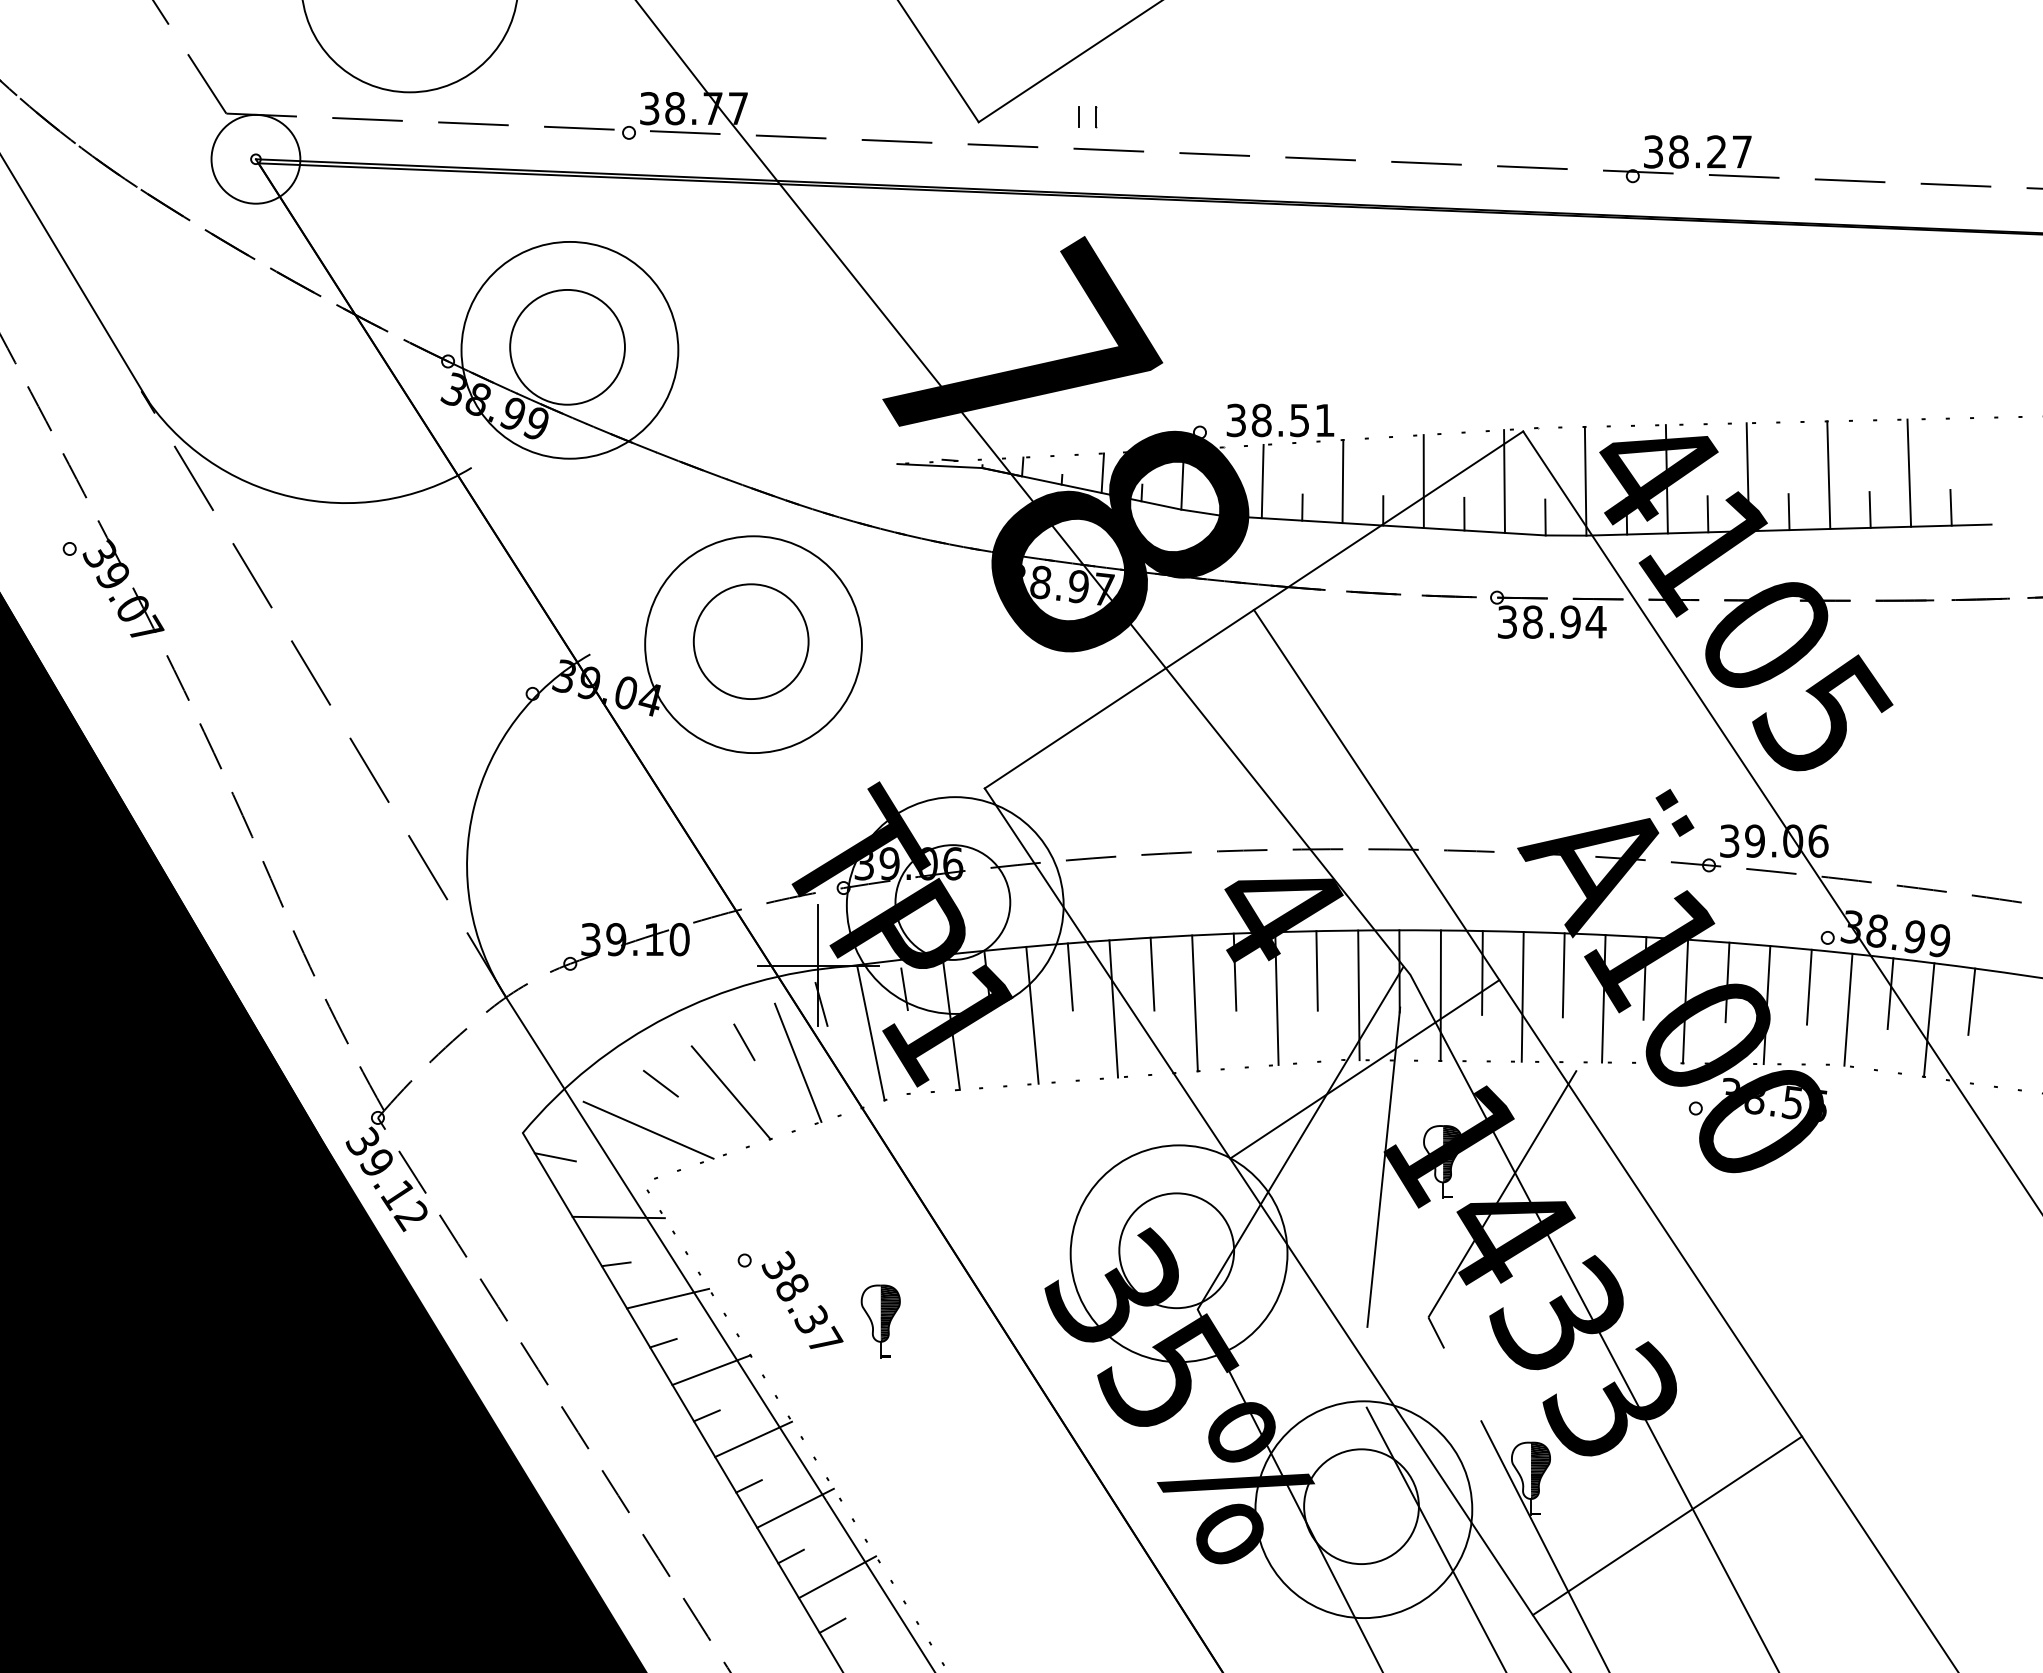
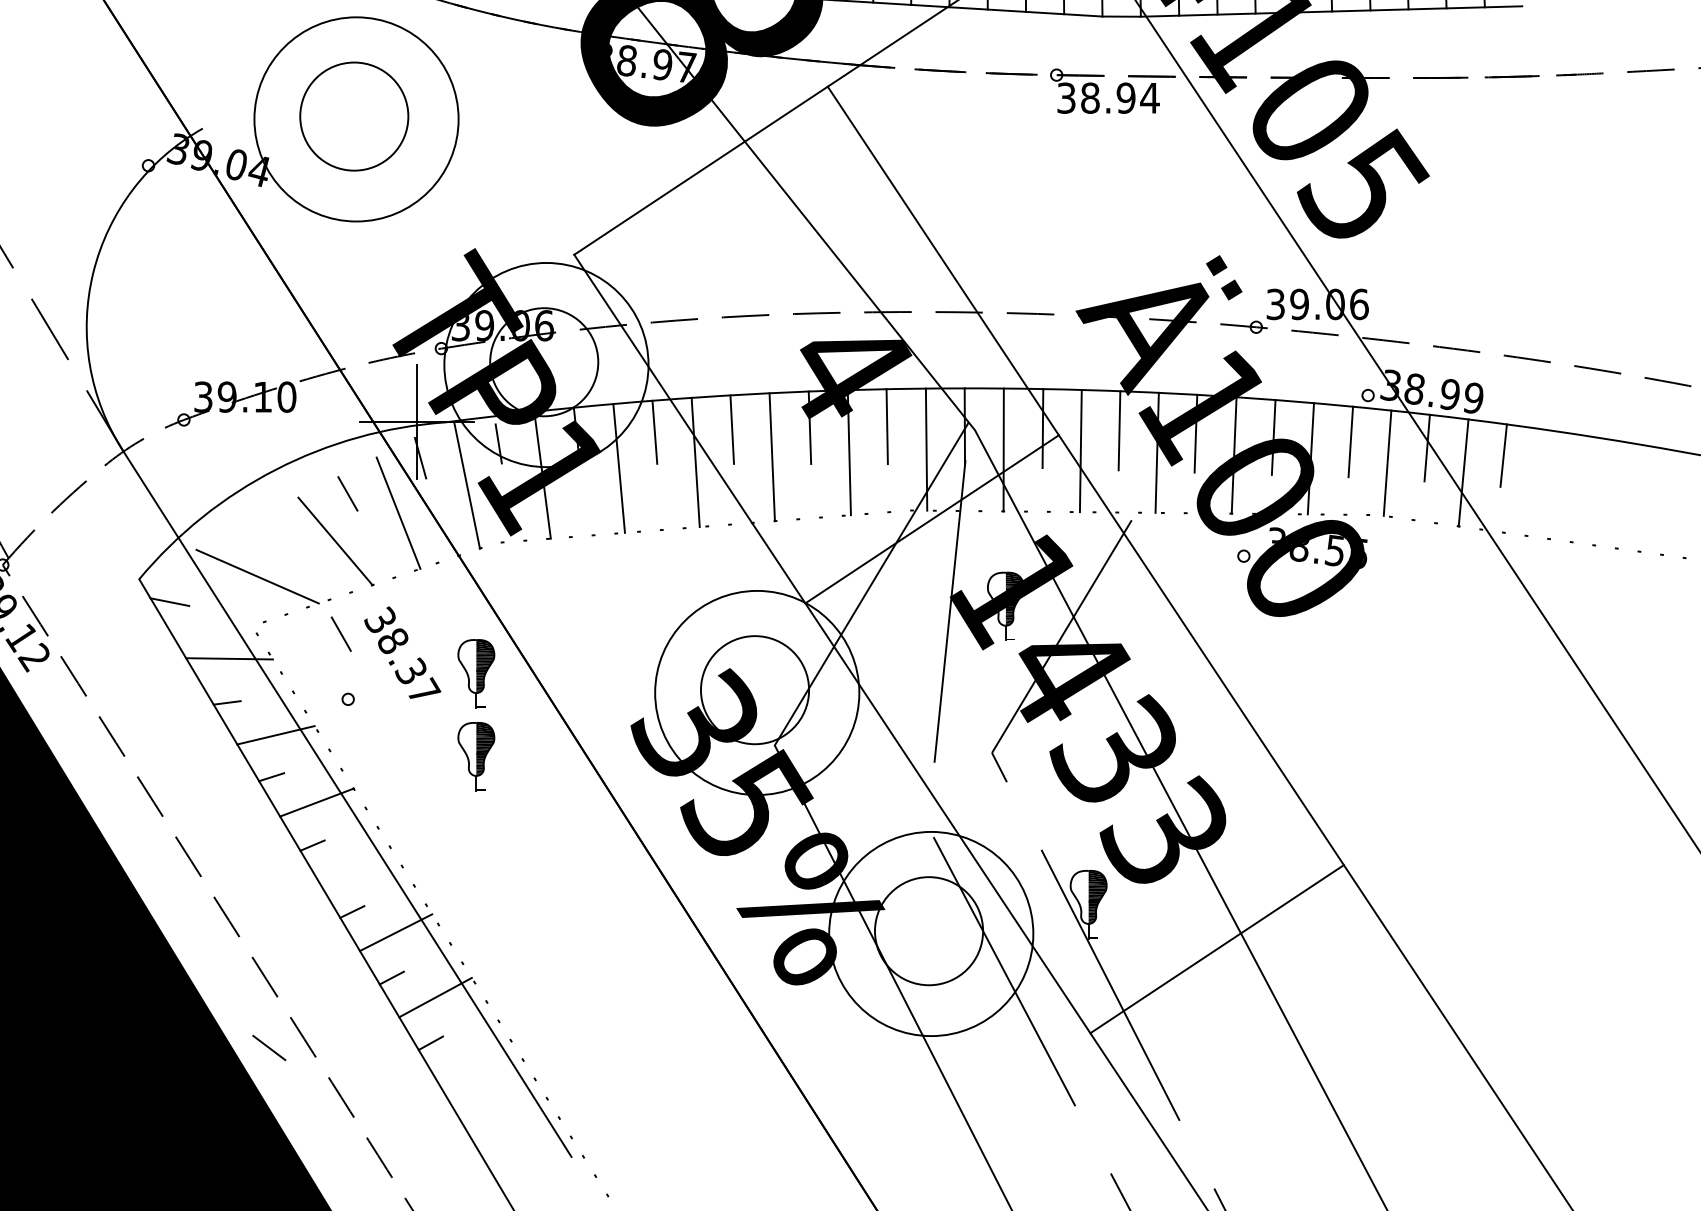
line: (660, 1083) -> (268, 1047), moved
line: (737, 1191) -> (341, 634), added
part: (880, 1233) -> (476, 673), added
text: (802, 1299) -> (402, 652), moved
line: (753, 1438) -> (356, 866), removed

